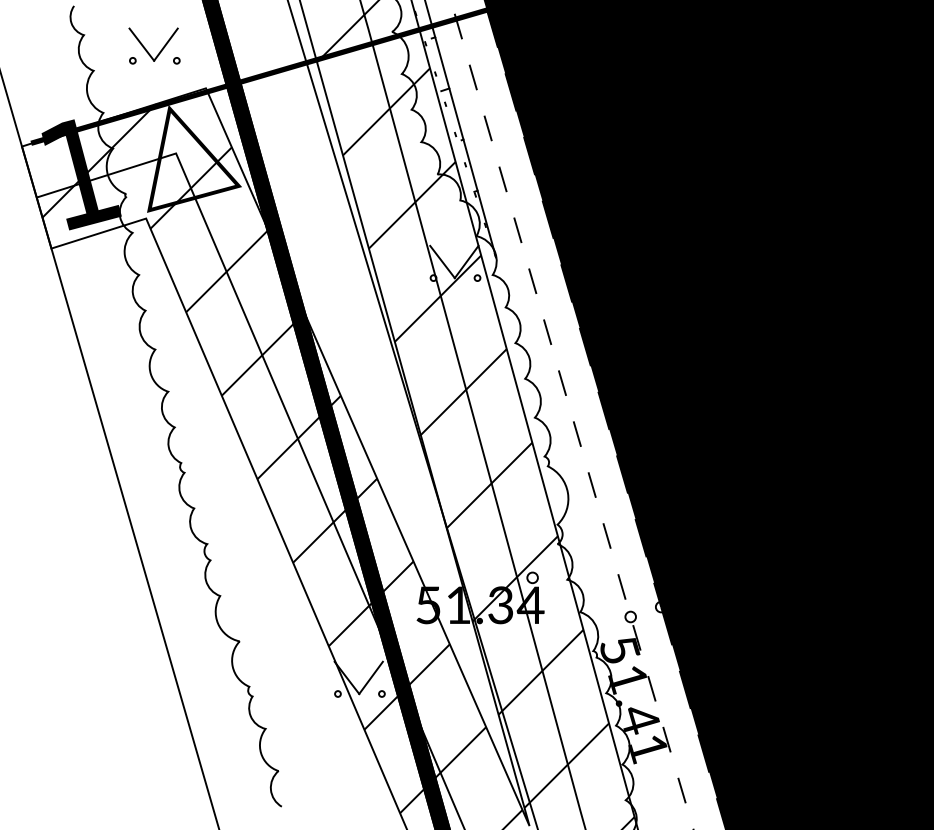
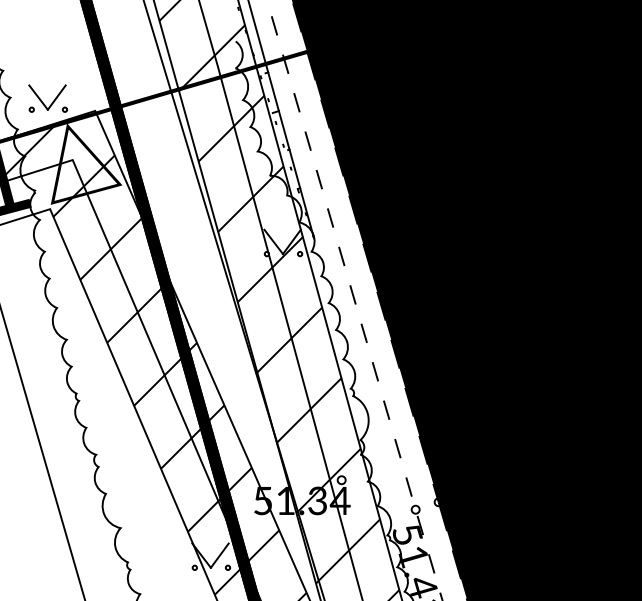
part: (160, 50) -> (52, 101), moved

